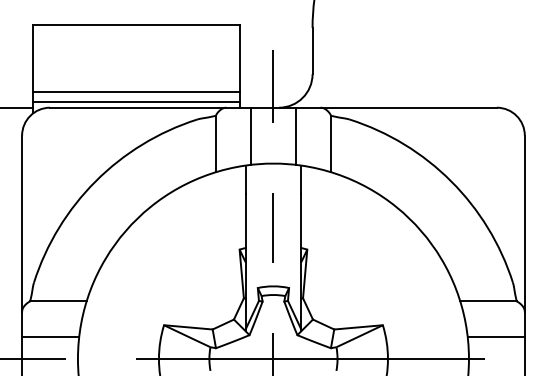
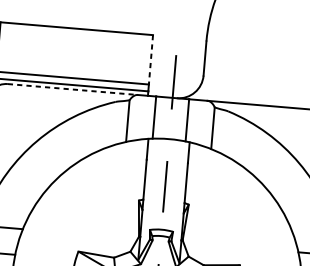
line: (239, 59) -> (150, 60), solid -> dashed
line: (138, 107) -> (73, 89), solid -> dashed

